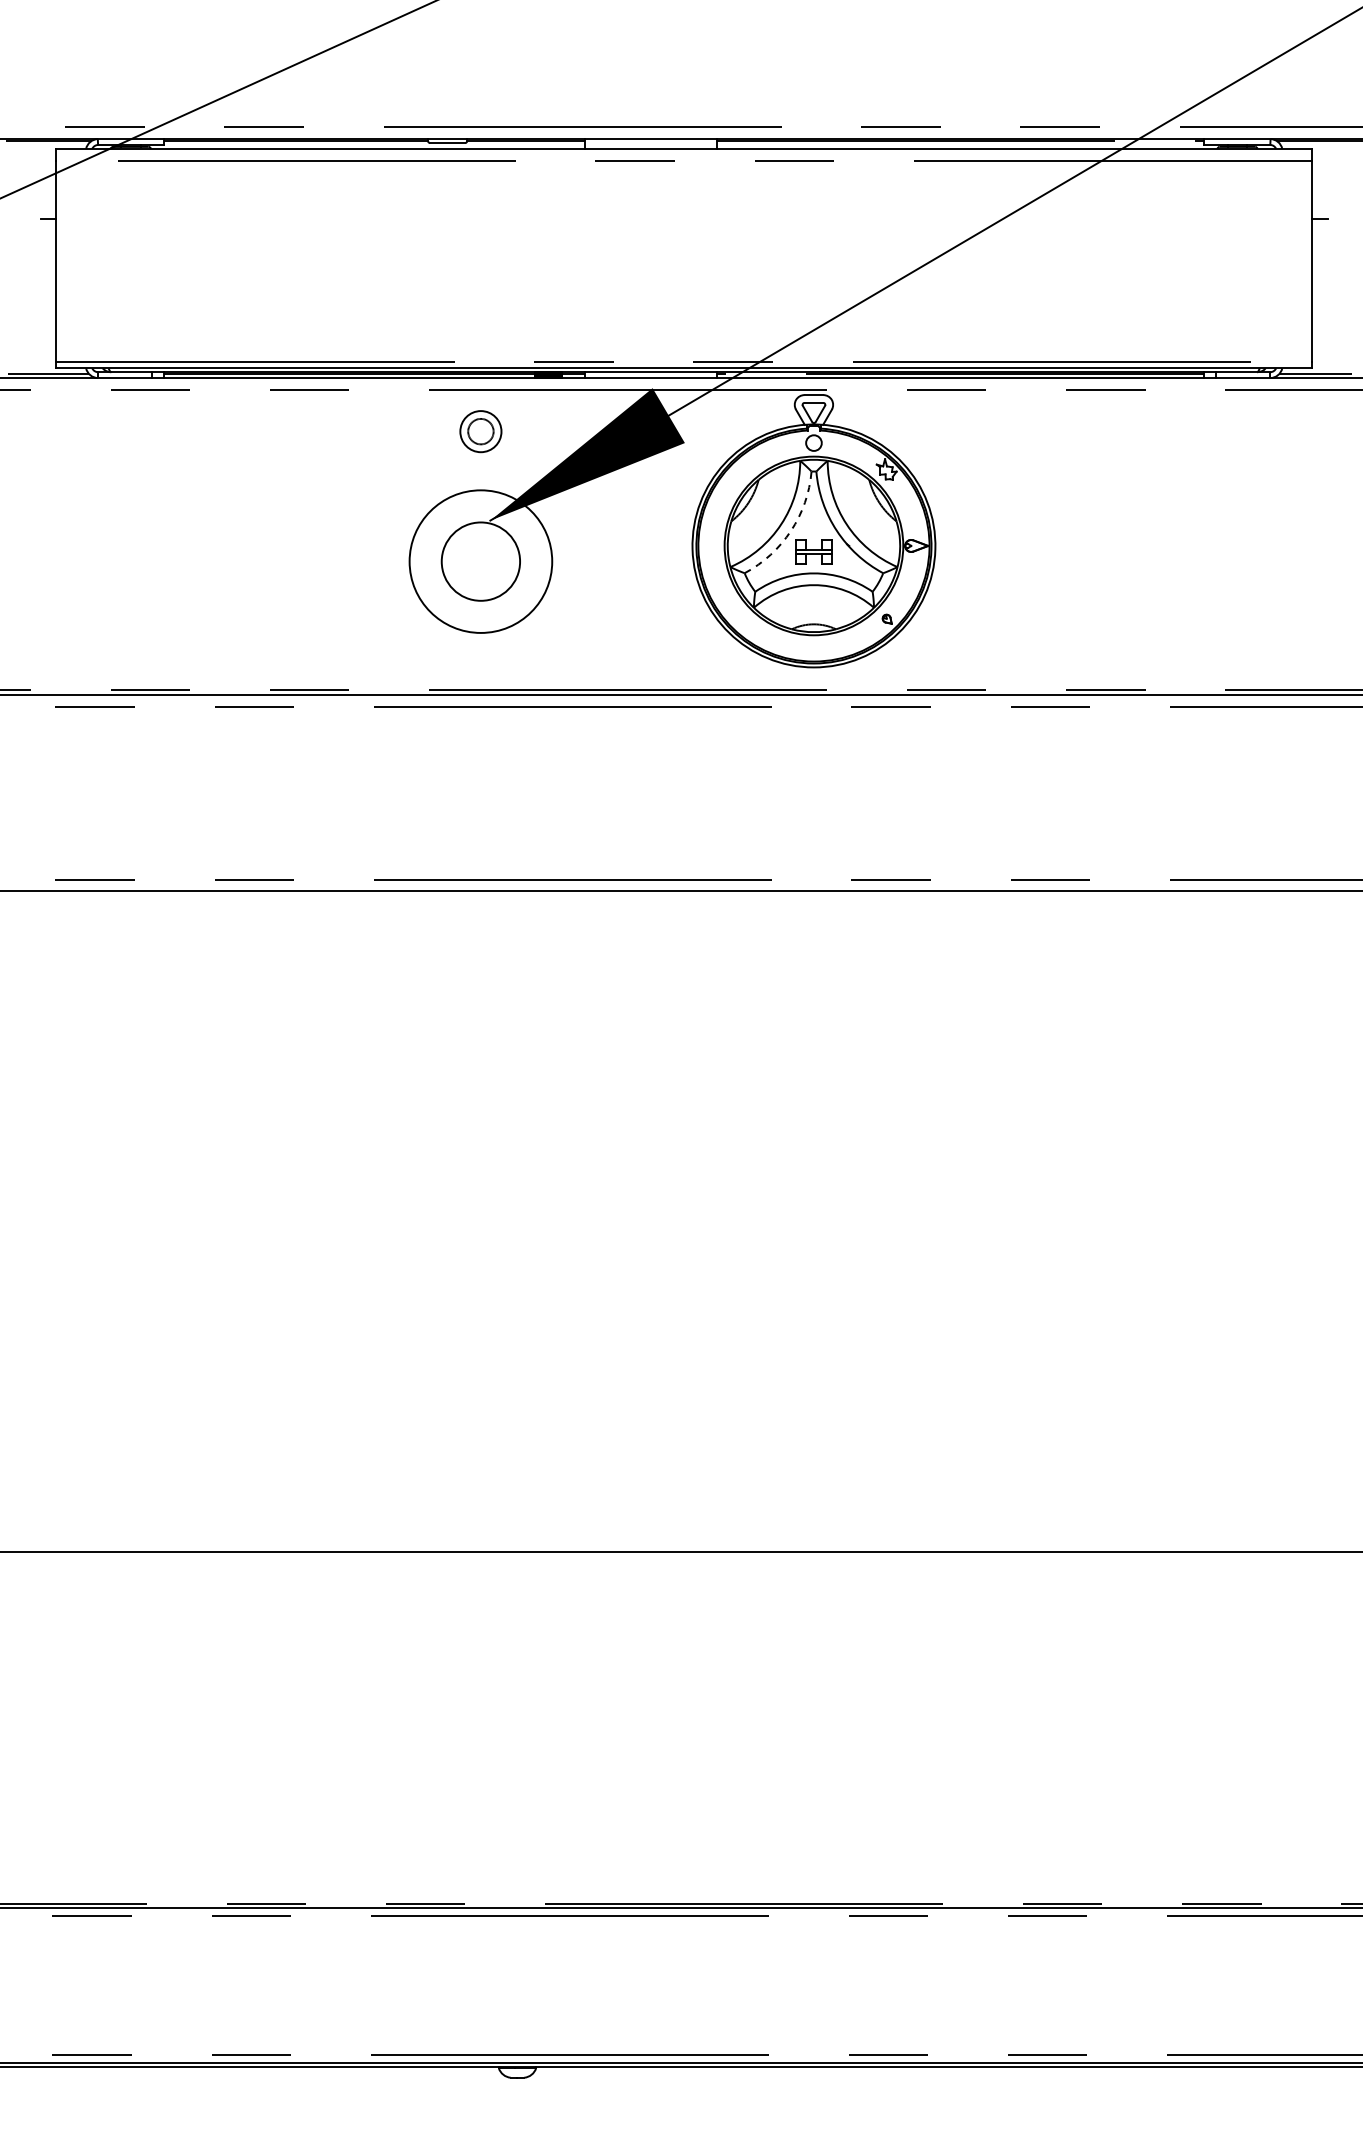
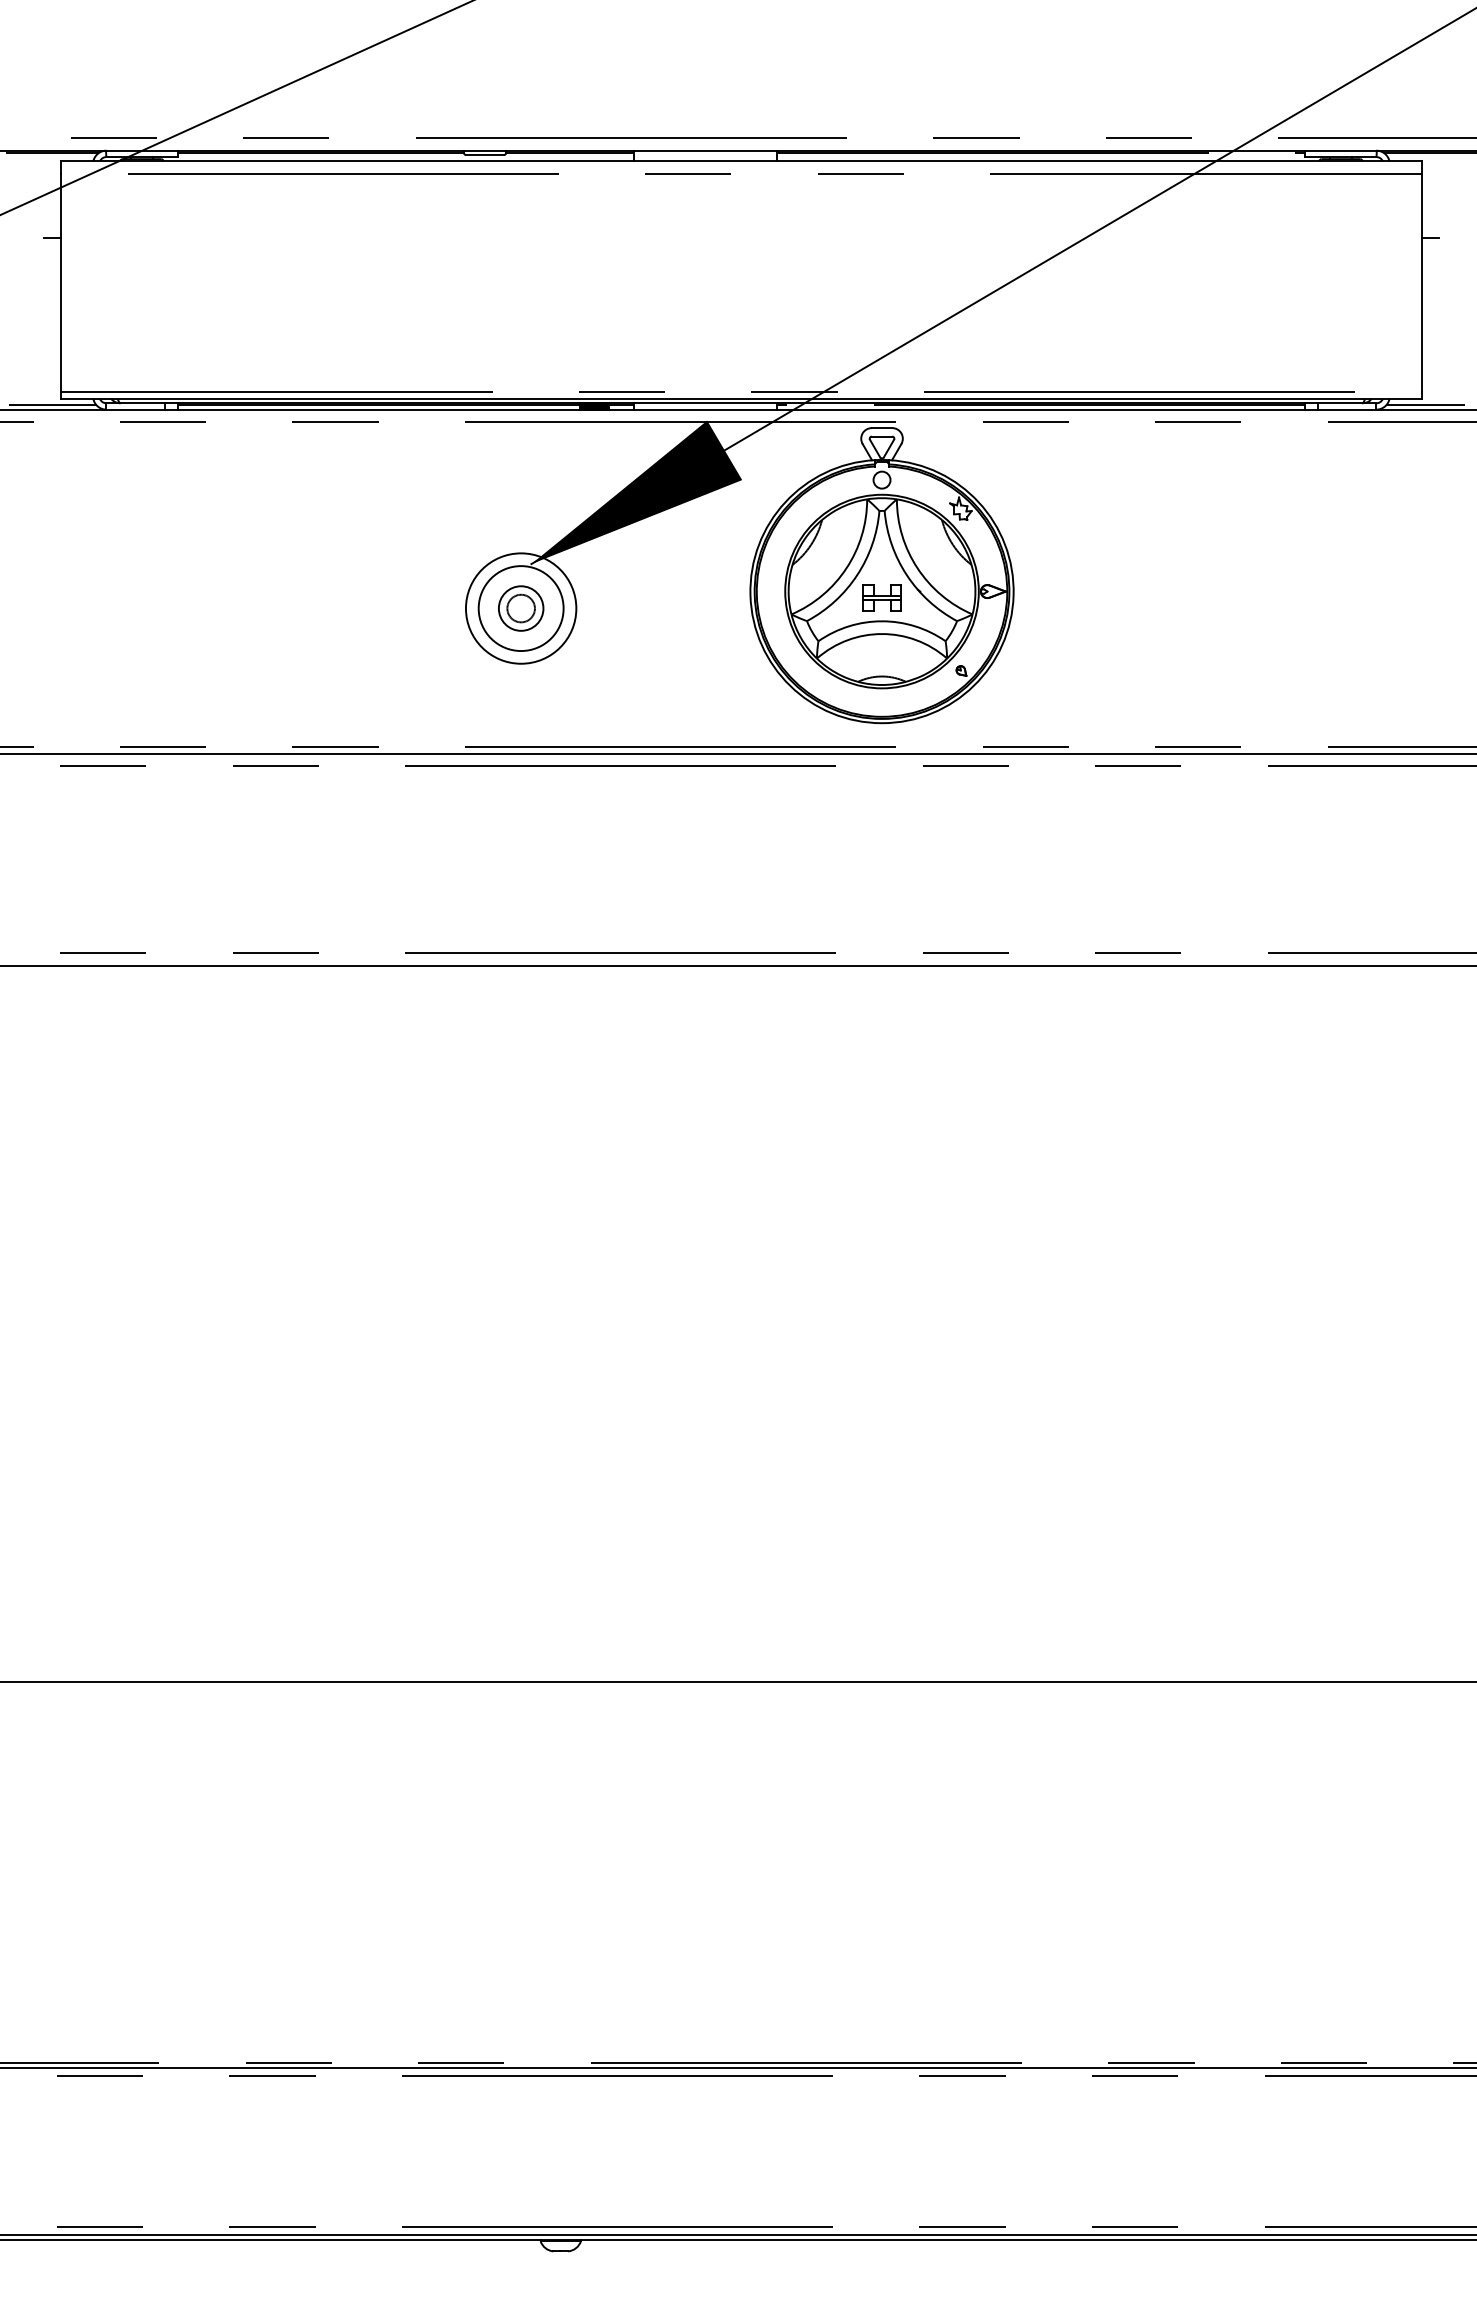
part: (480, 431) -> (520, 608), moved
arc: (791, 530) -> (857, 574), dashed -> solid
circle: (480, 561) -> (520, 608), size x0.71

